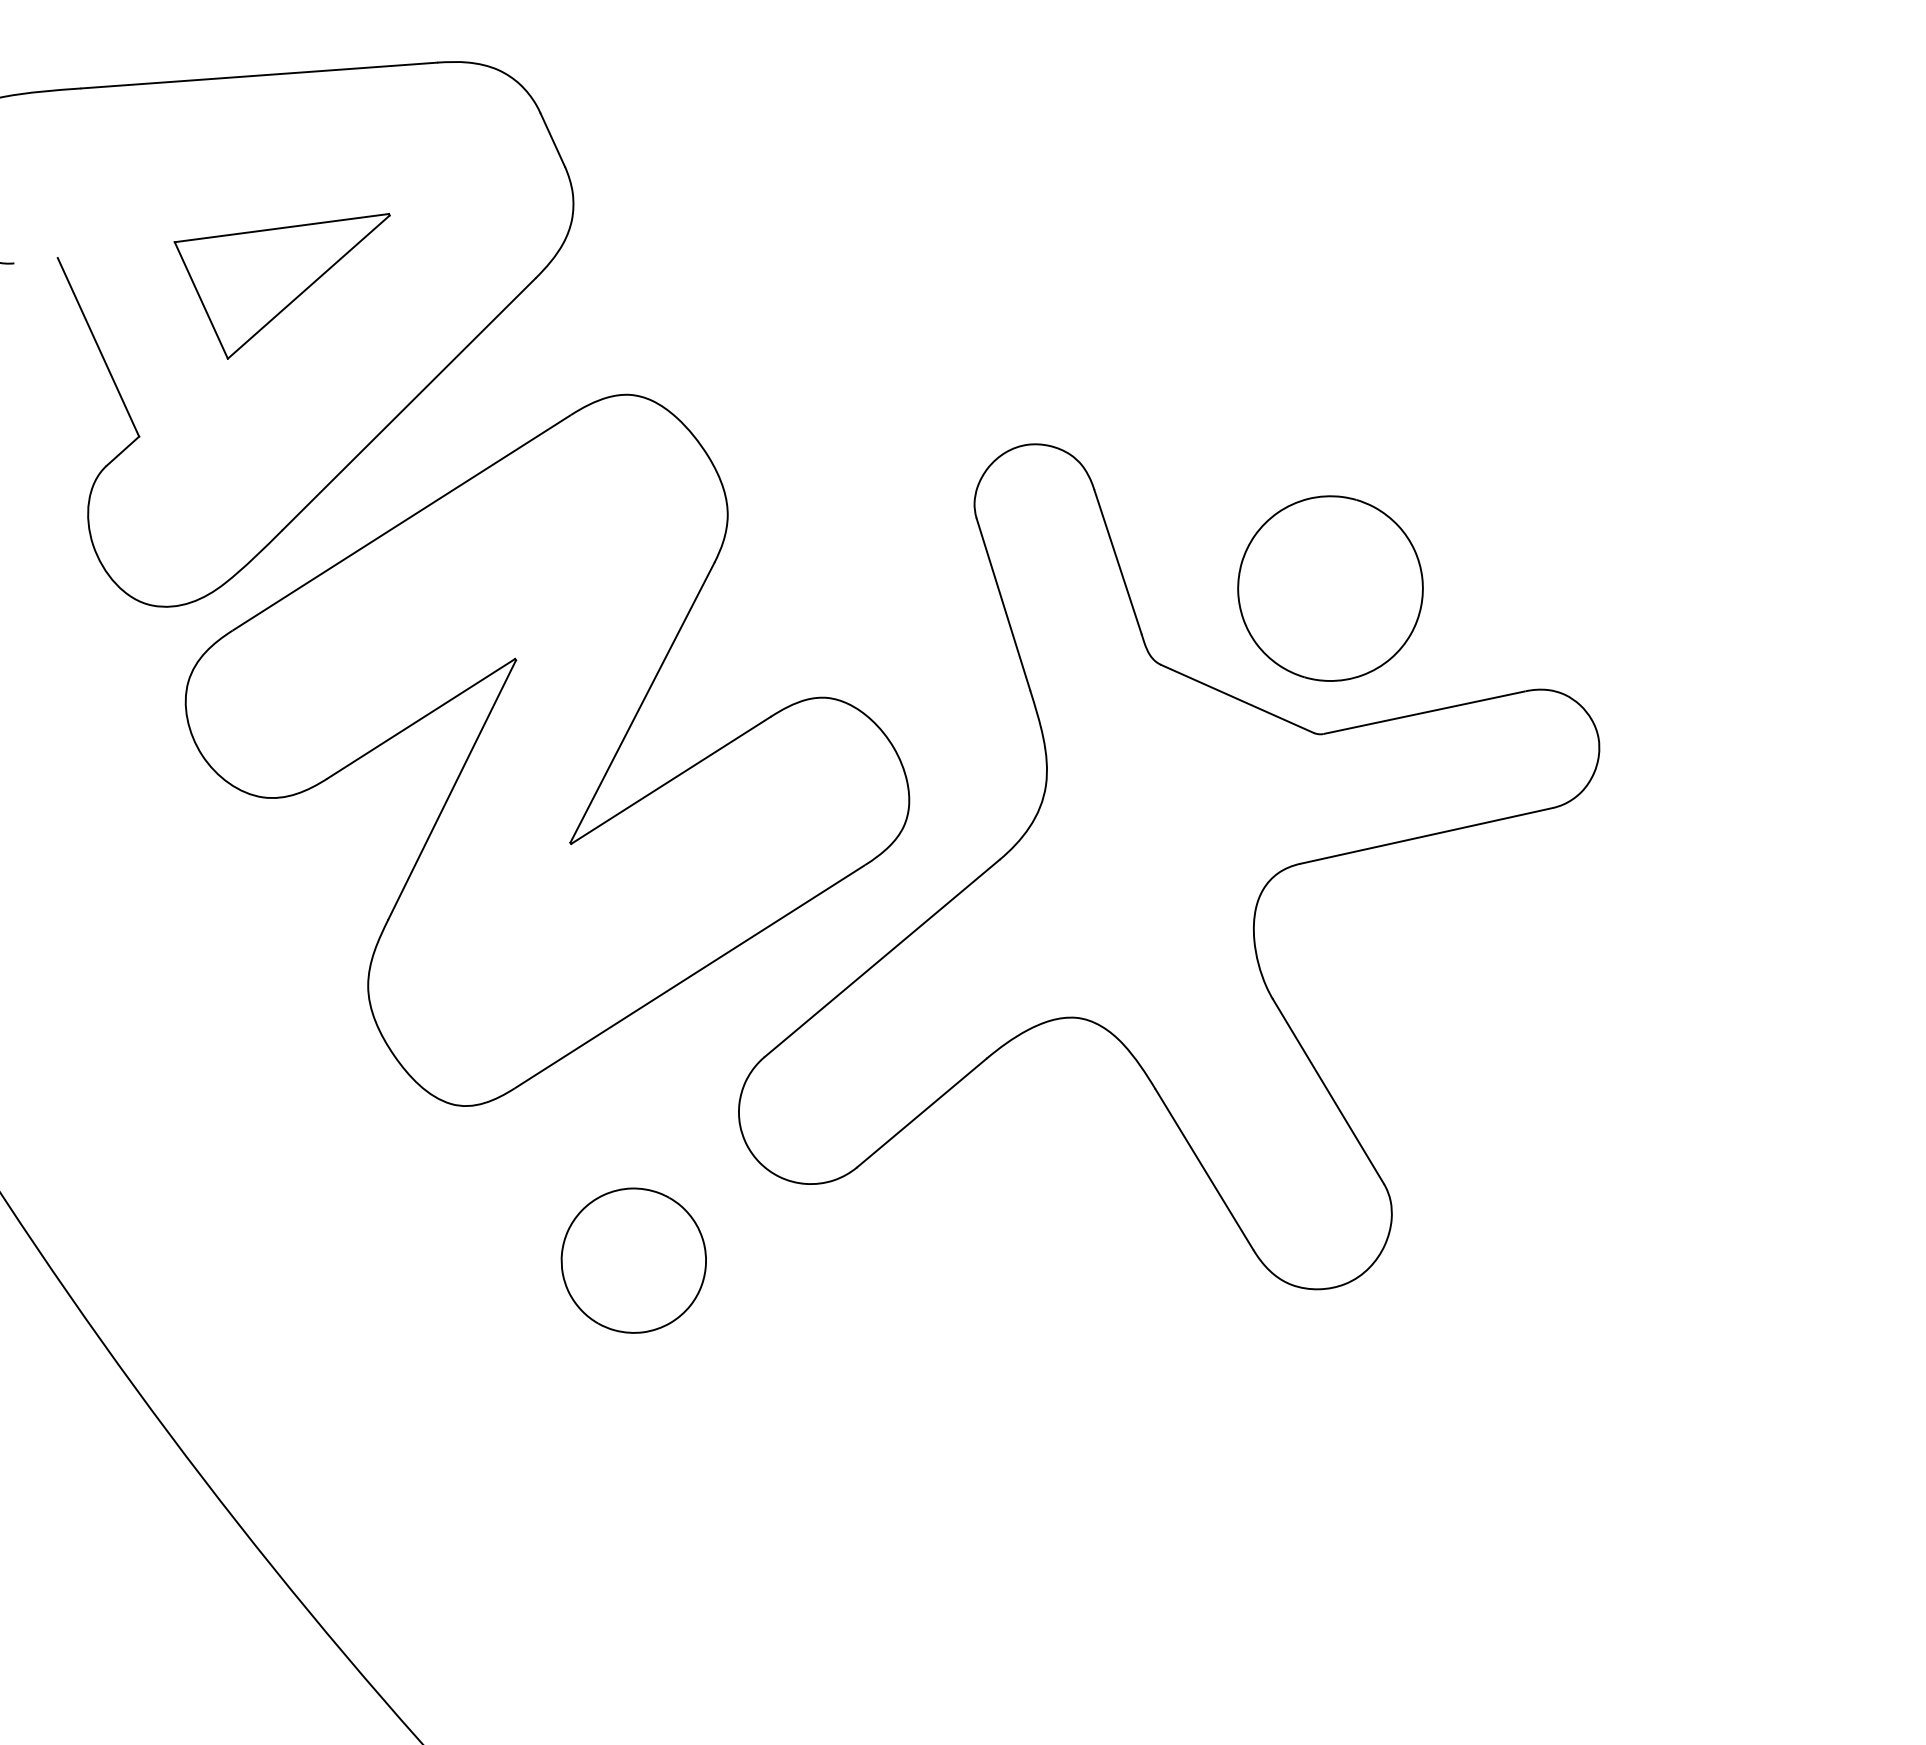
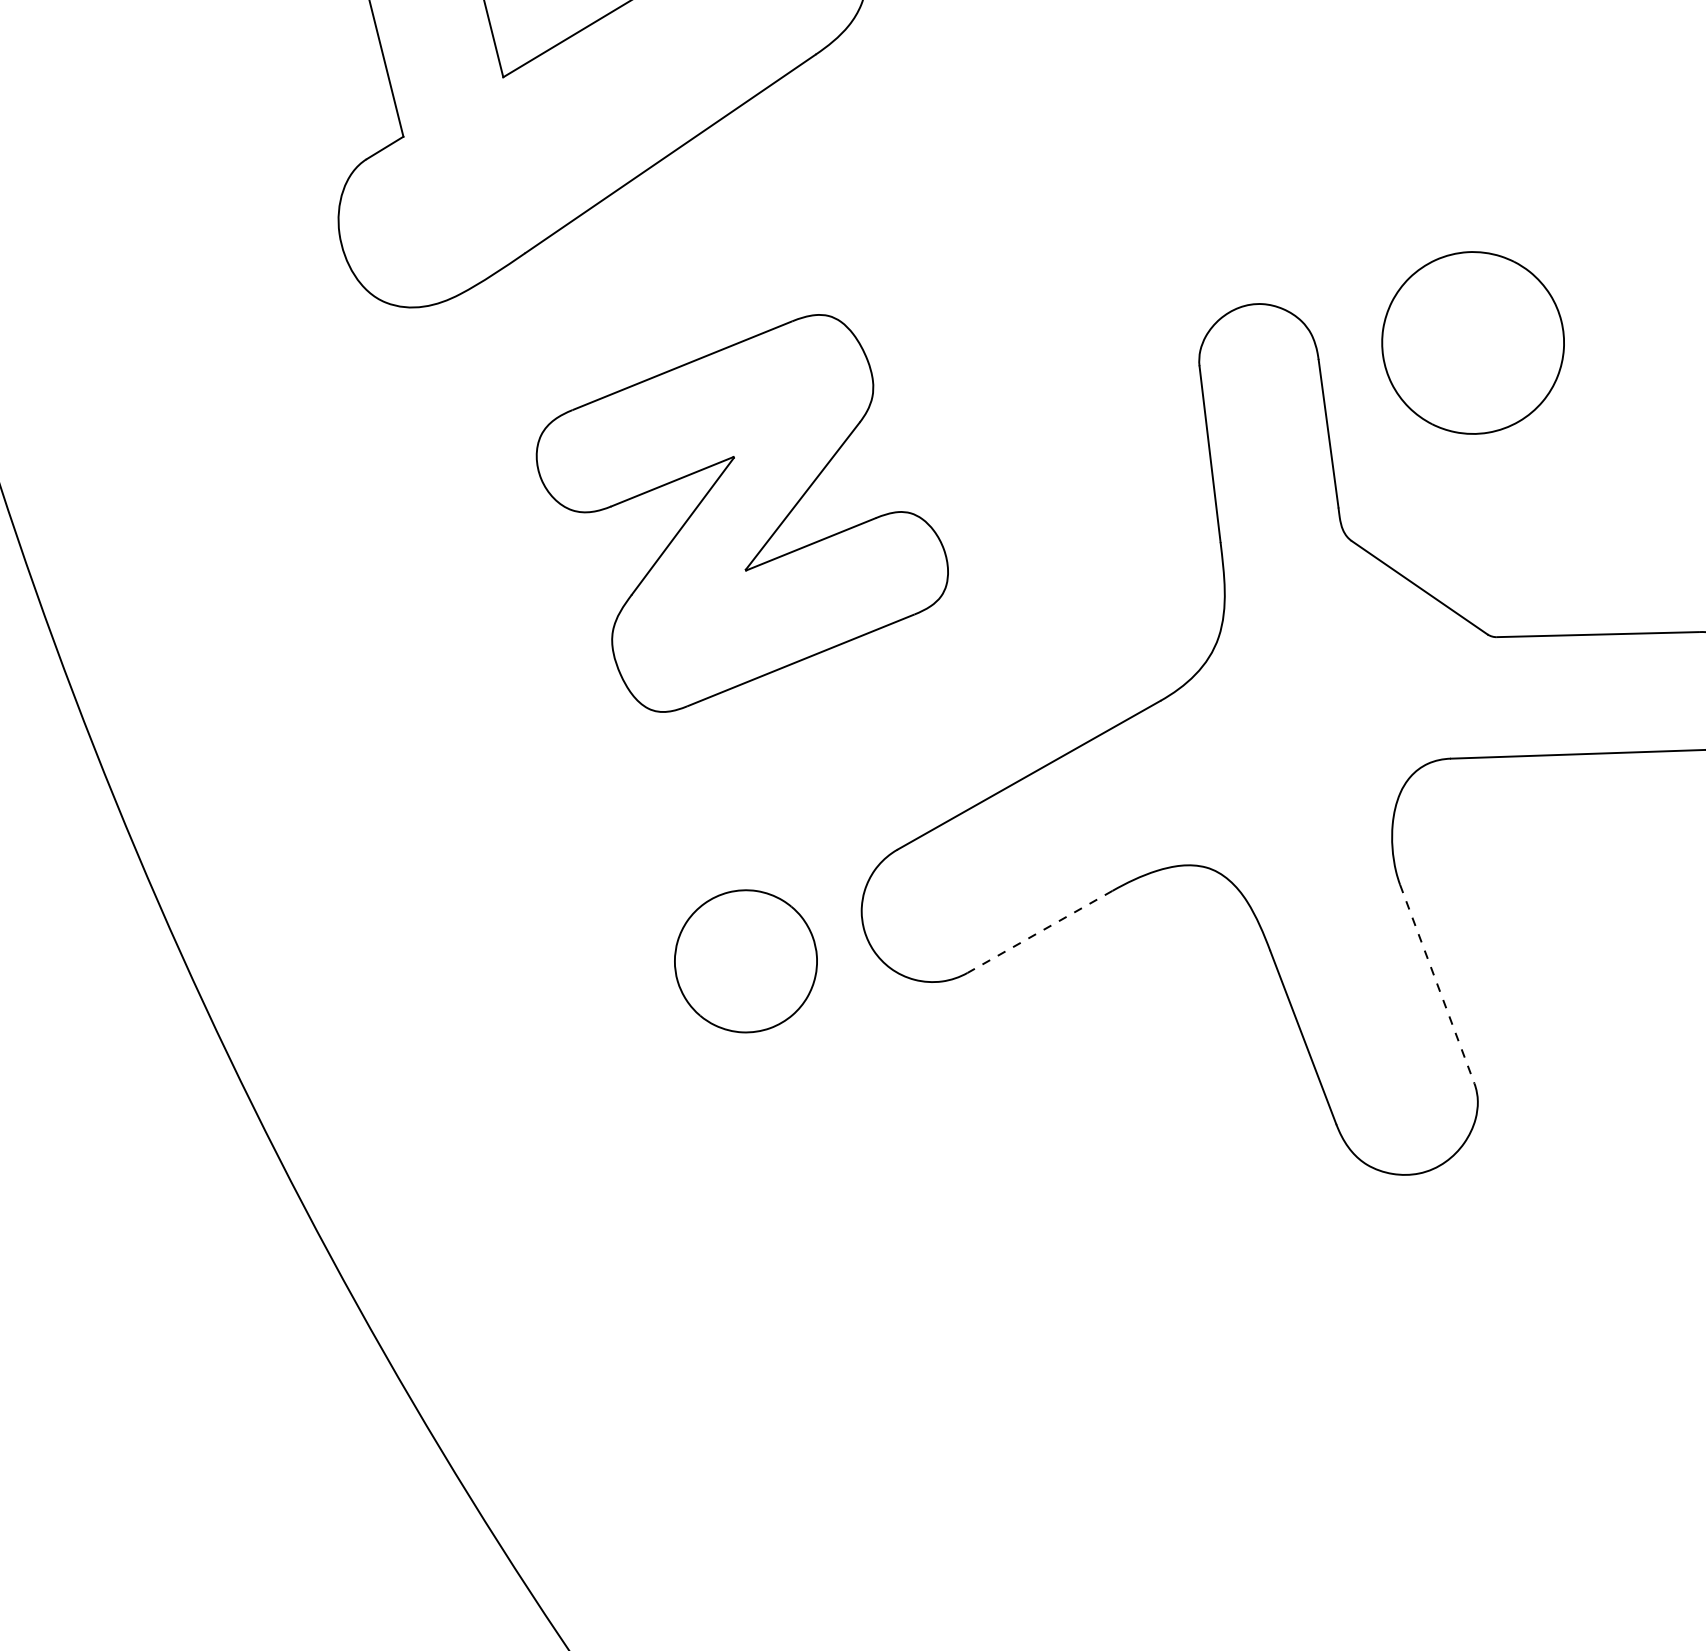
part: (1330, 588) -> (1473, 342), moved
part: (547, 749) -> (742, 512), size x0.6
line: (1328, 1091) -> (1437, 984), solid -> dashed
line: (922, 1112) -> (1040, 931), solid -> dashed
part: (633, 1260) -> (745, 961), moved

